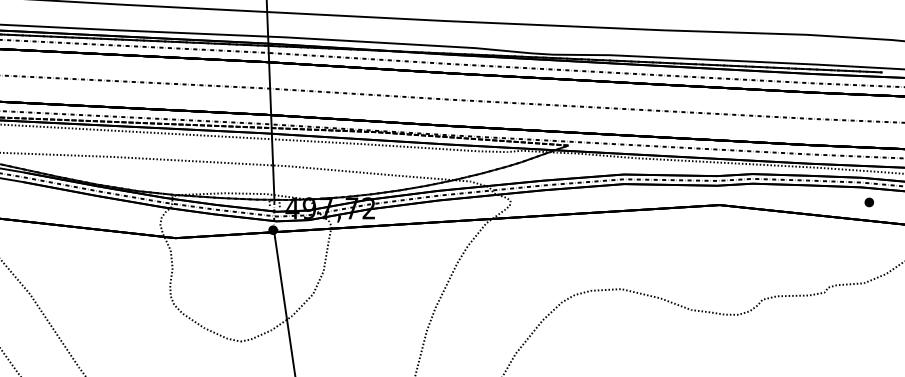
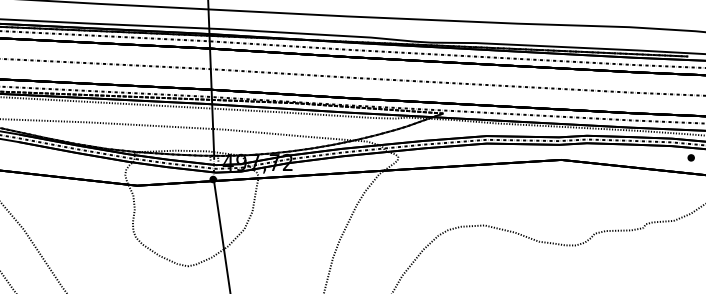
part: (868, 202) -> (690, 157), moved

